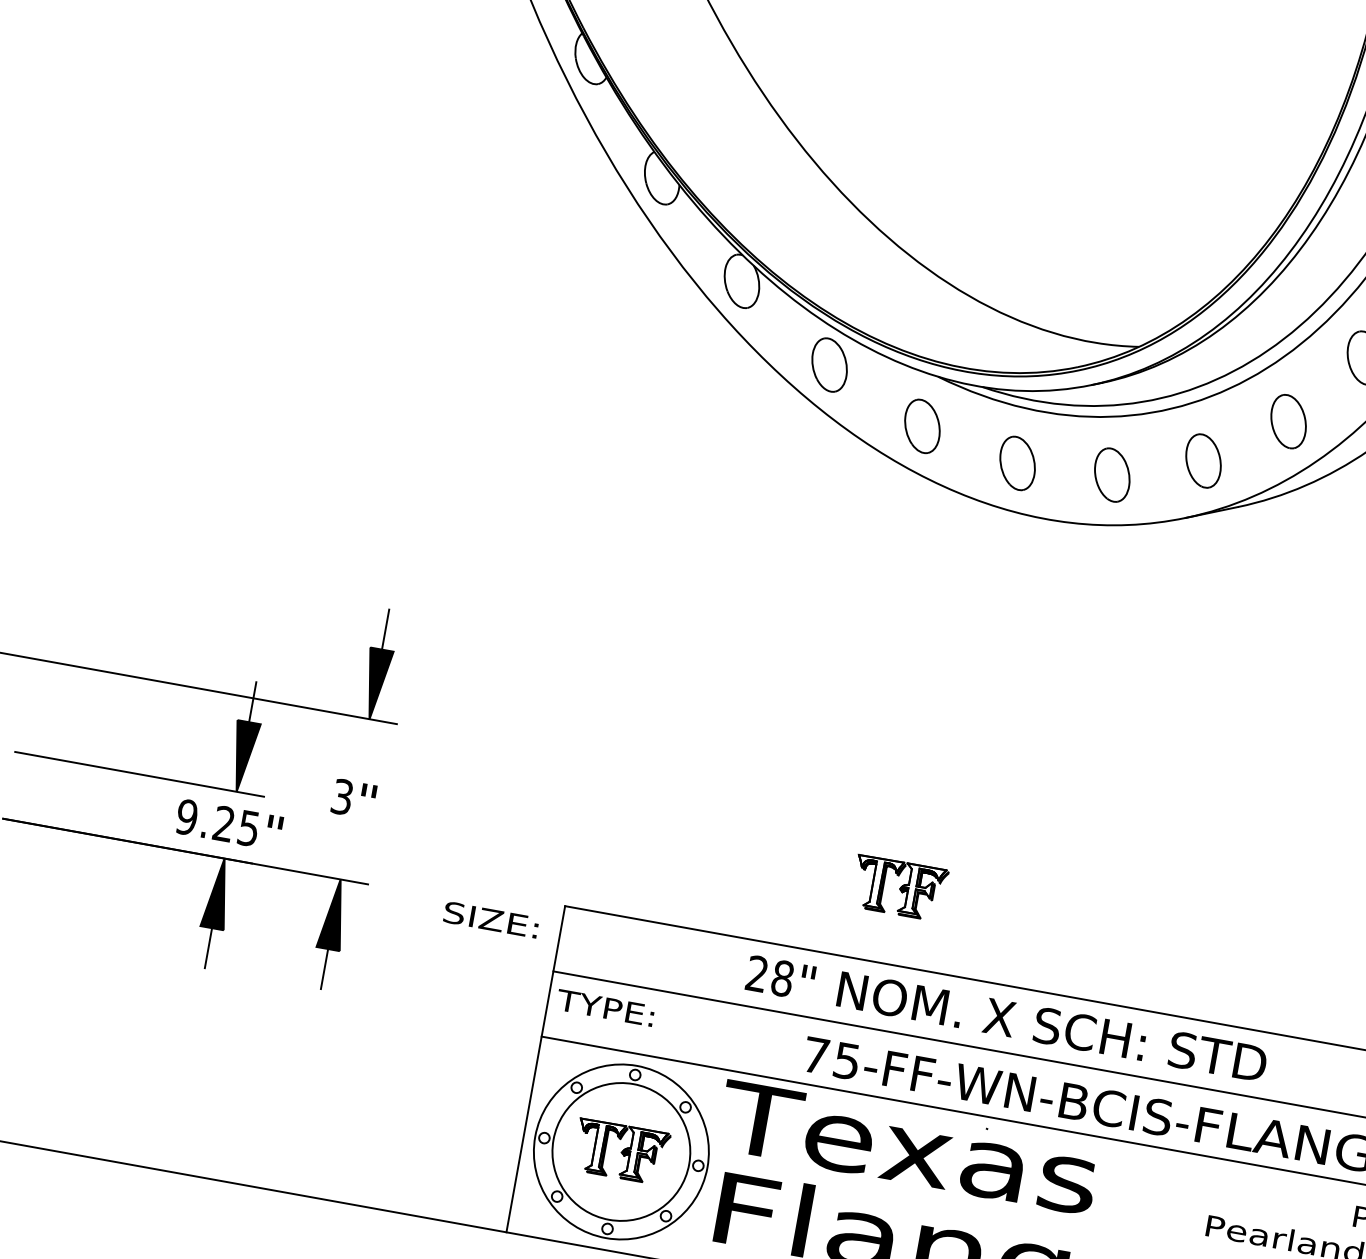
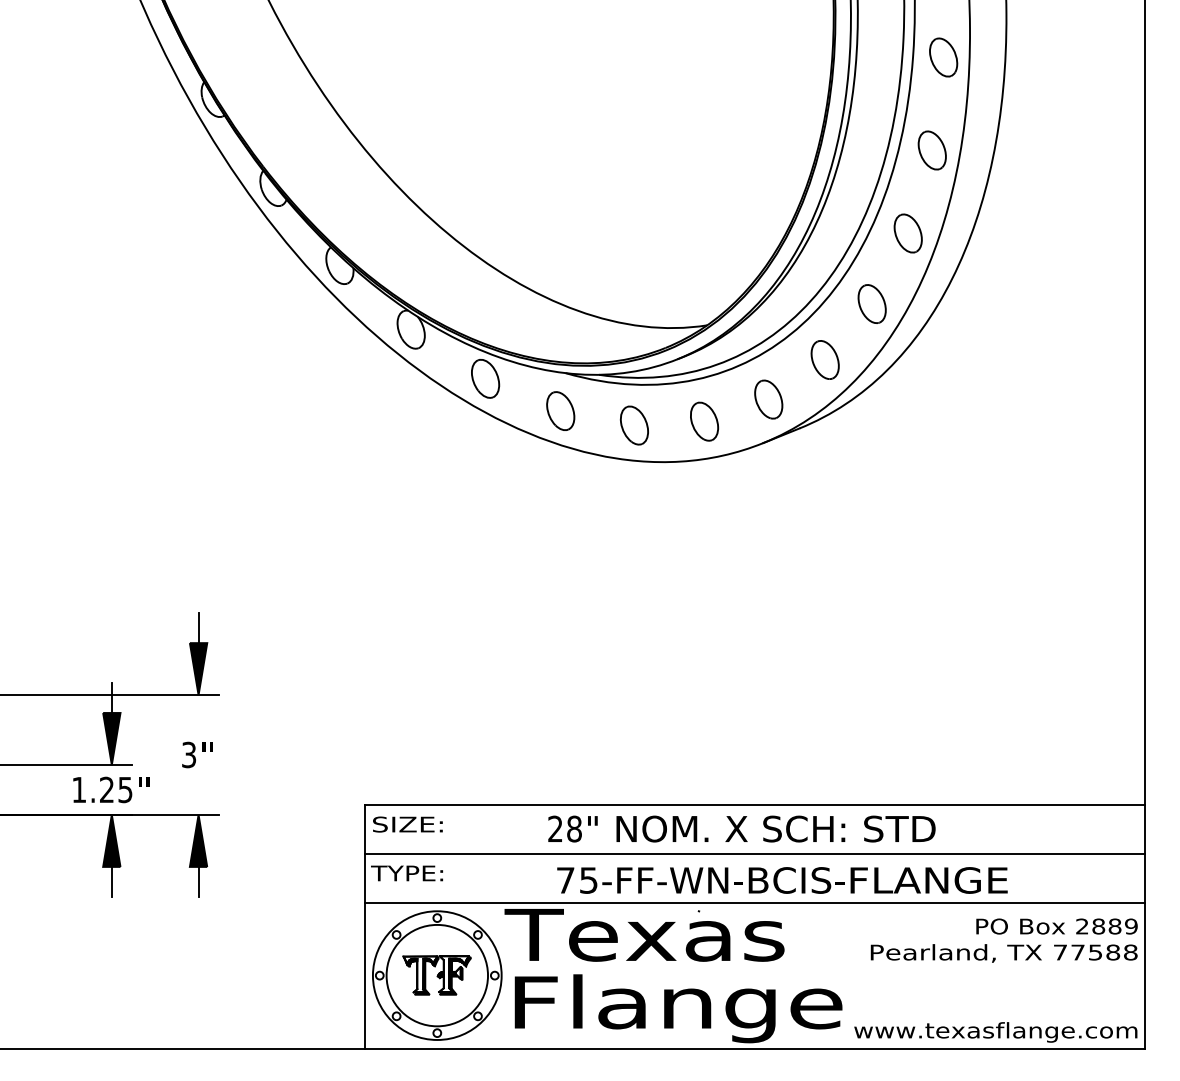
text: (187, 816) -> (79, 789), 9.25 -> 1.25
part: (898, 888) -> (603, 748), removed
text: (490, 919) -> (407, 824), moved
text: (1006, 1018) -> (741, 828), moved

